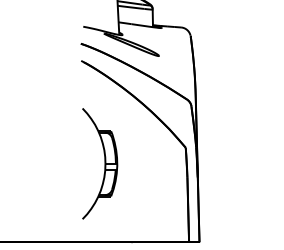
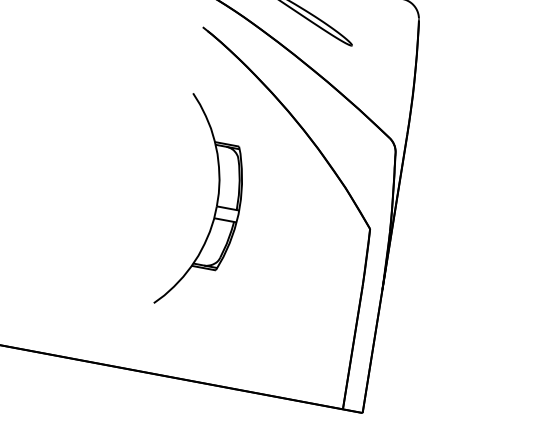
part: (100, 163) -> (207, 203), moved

